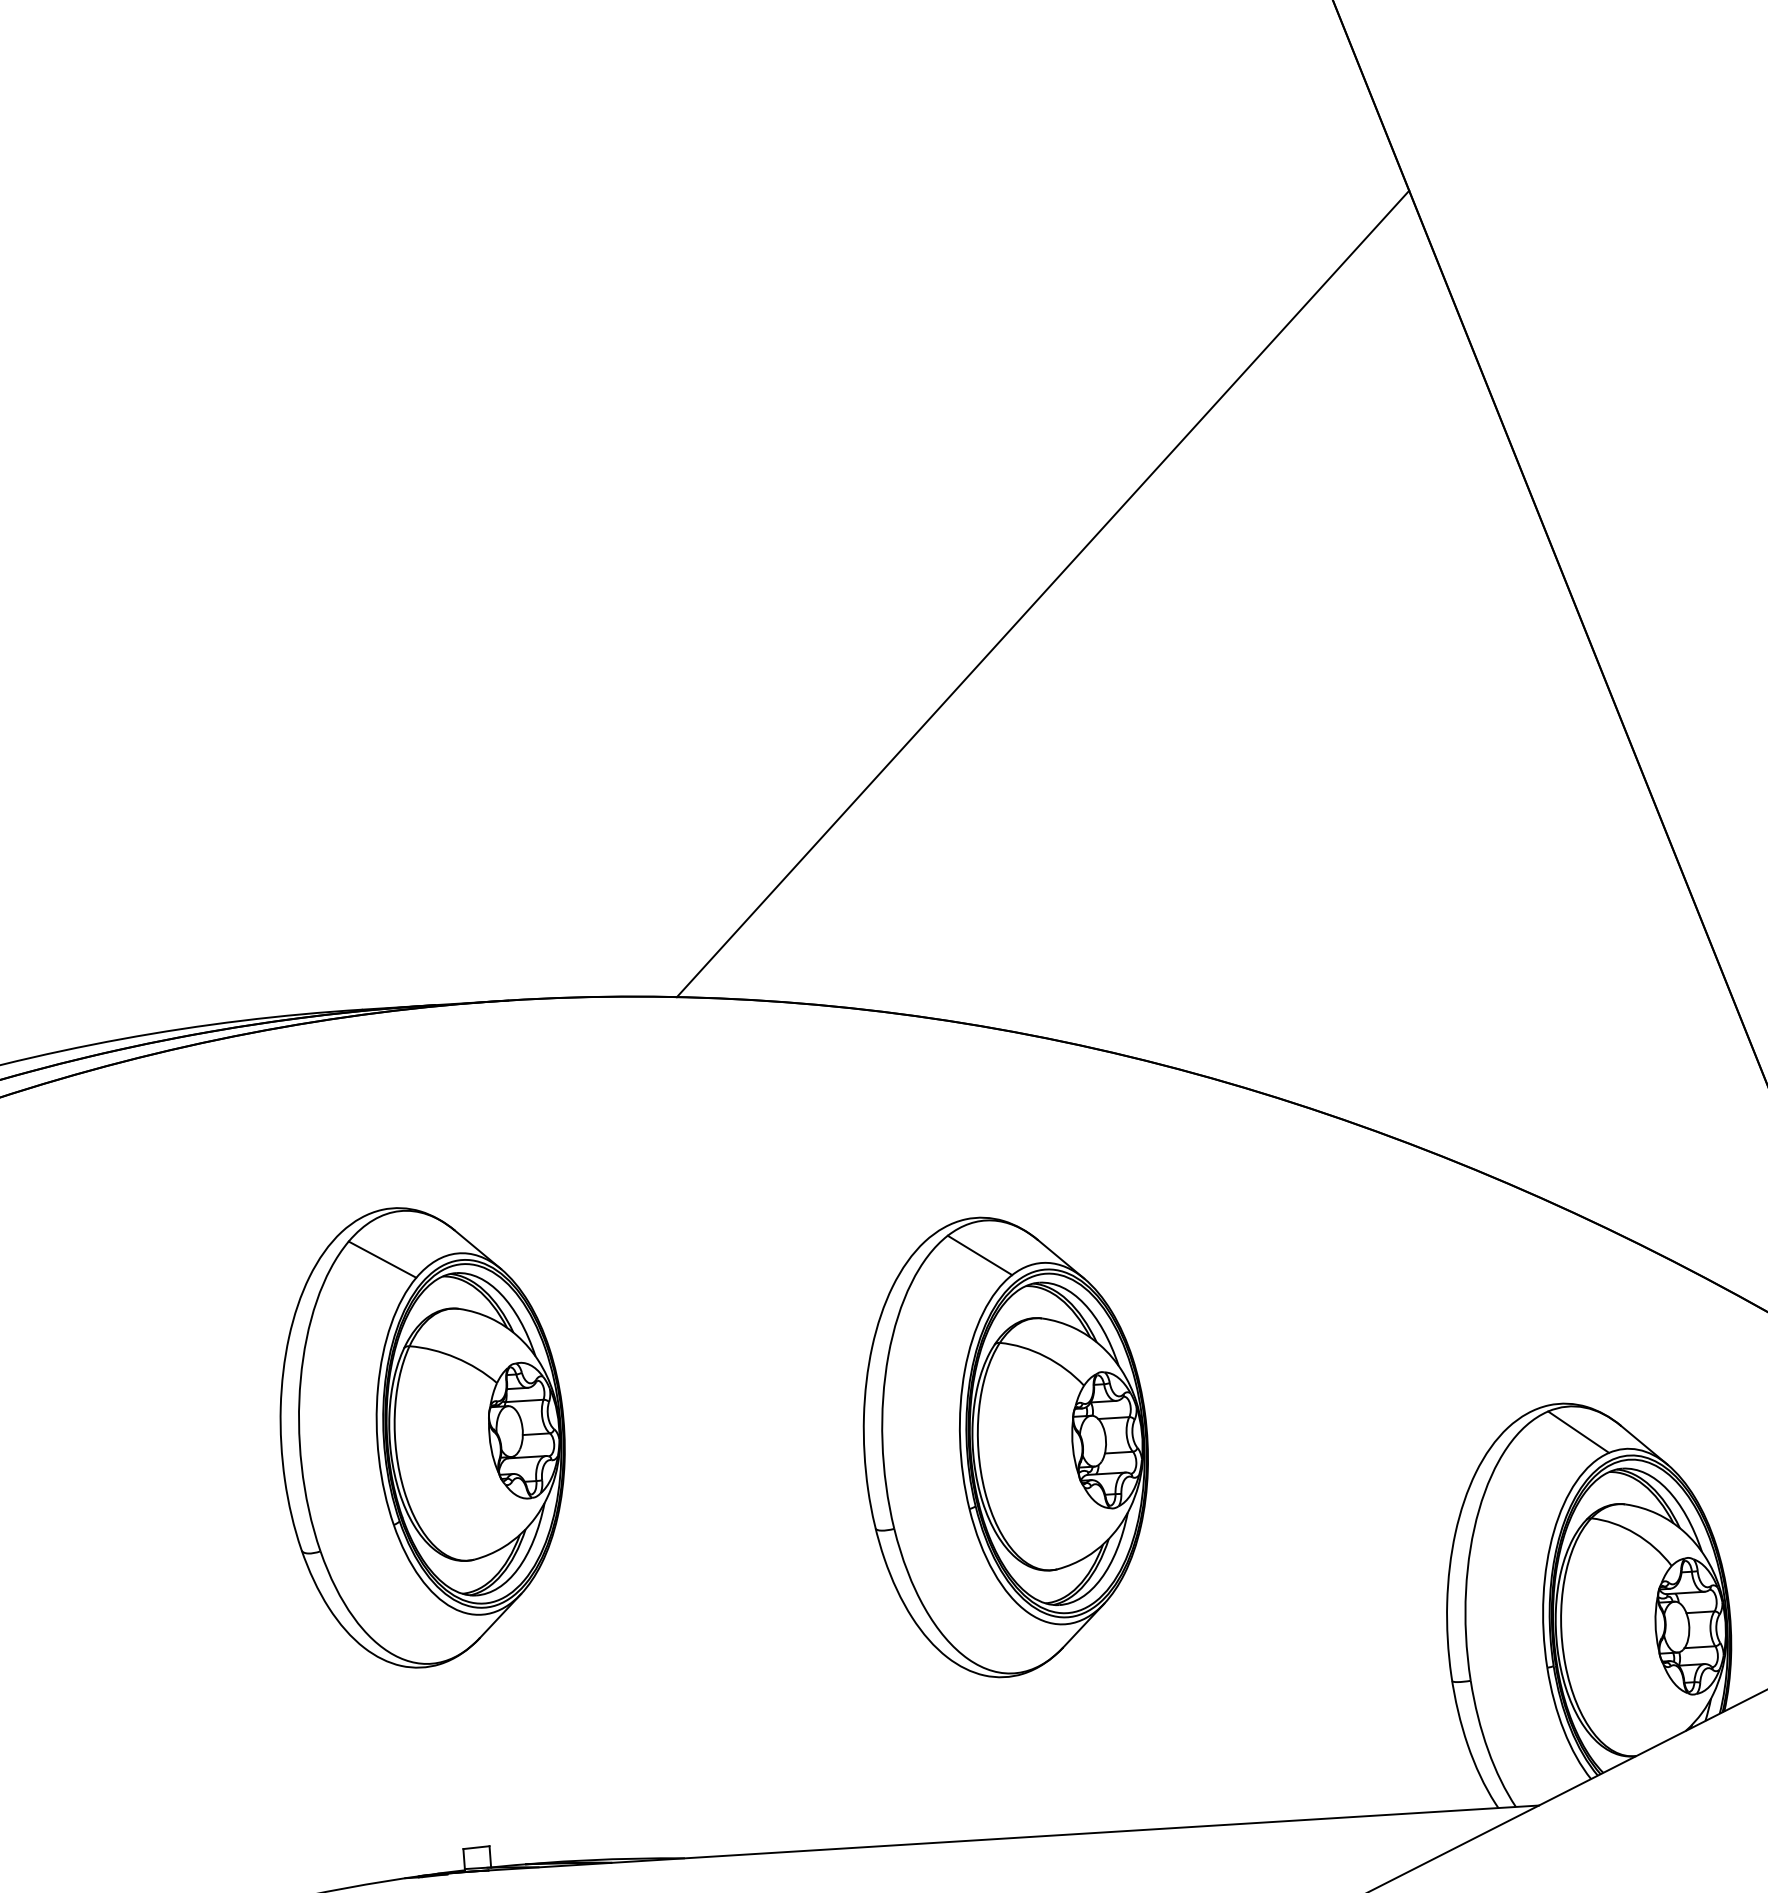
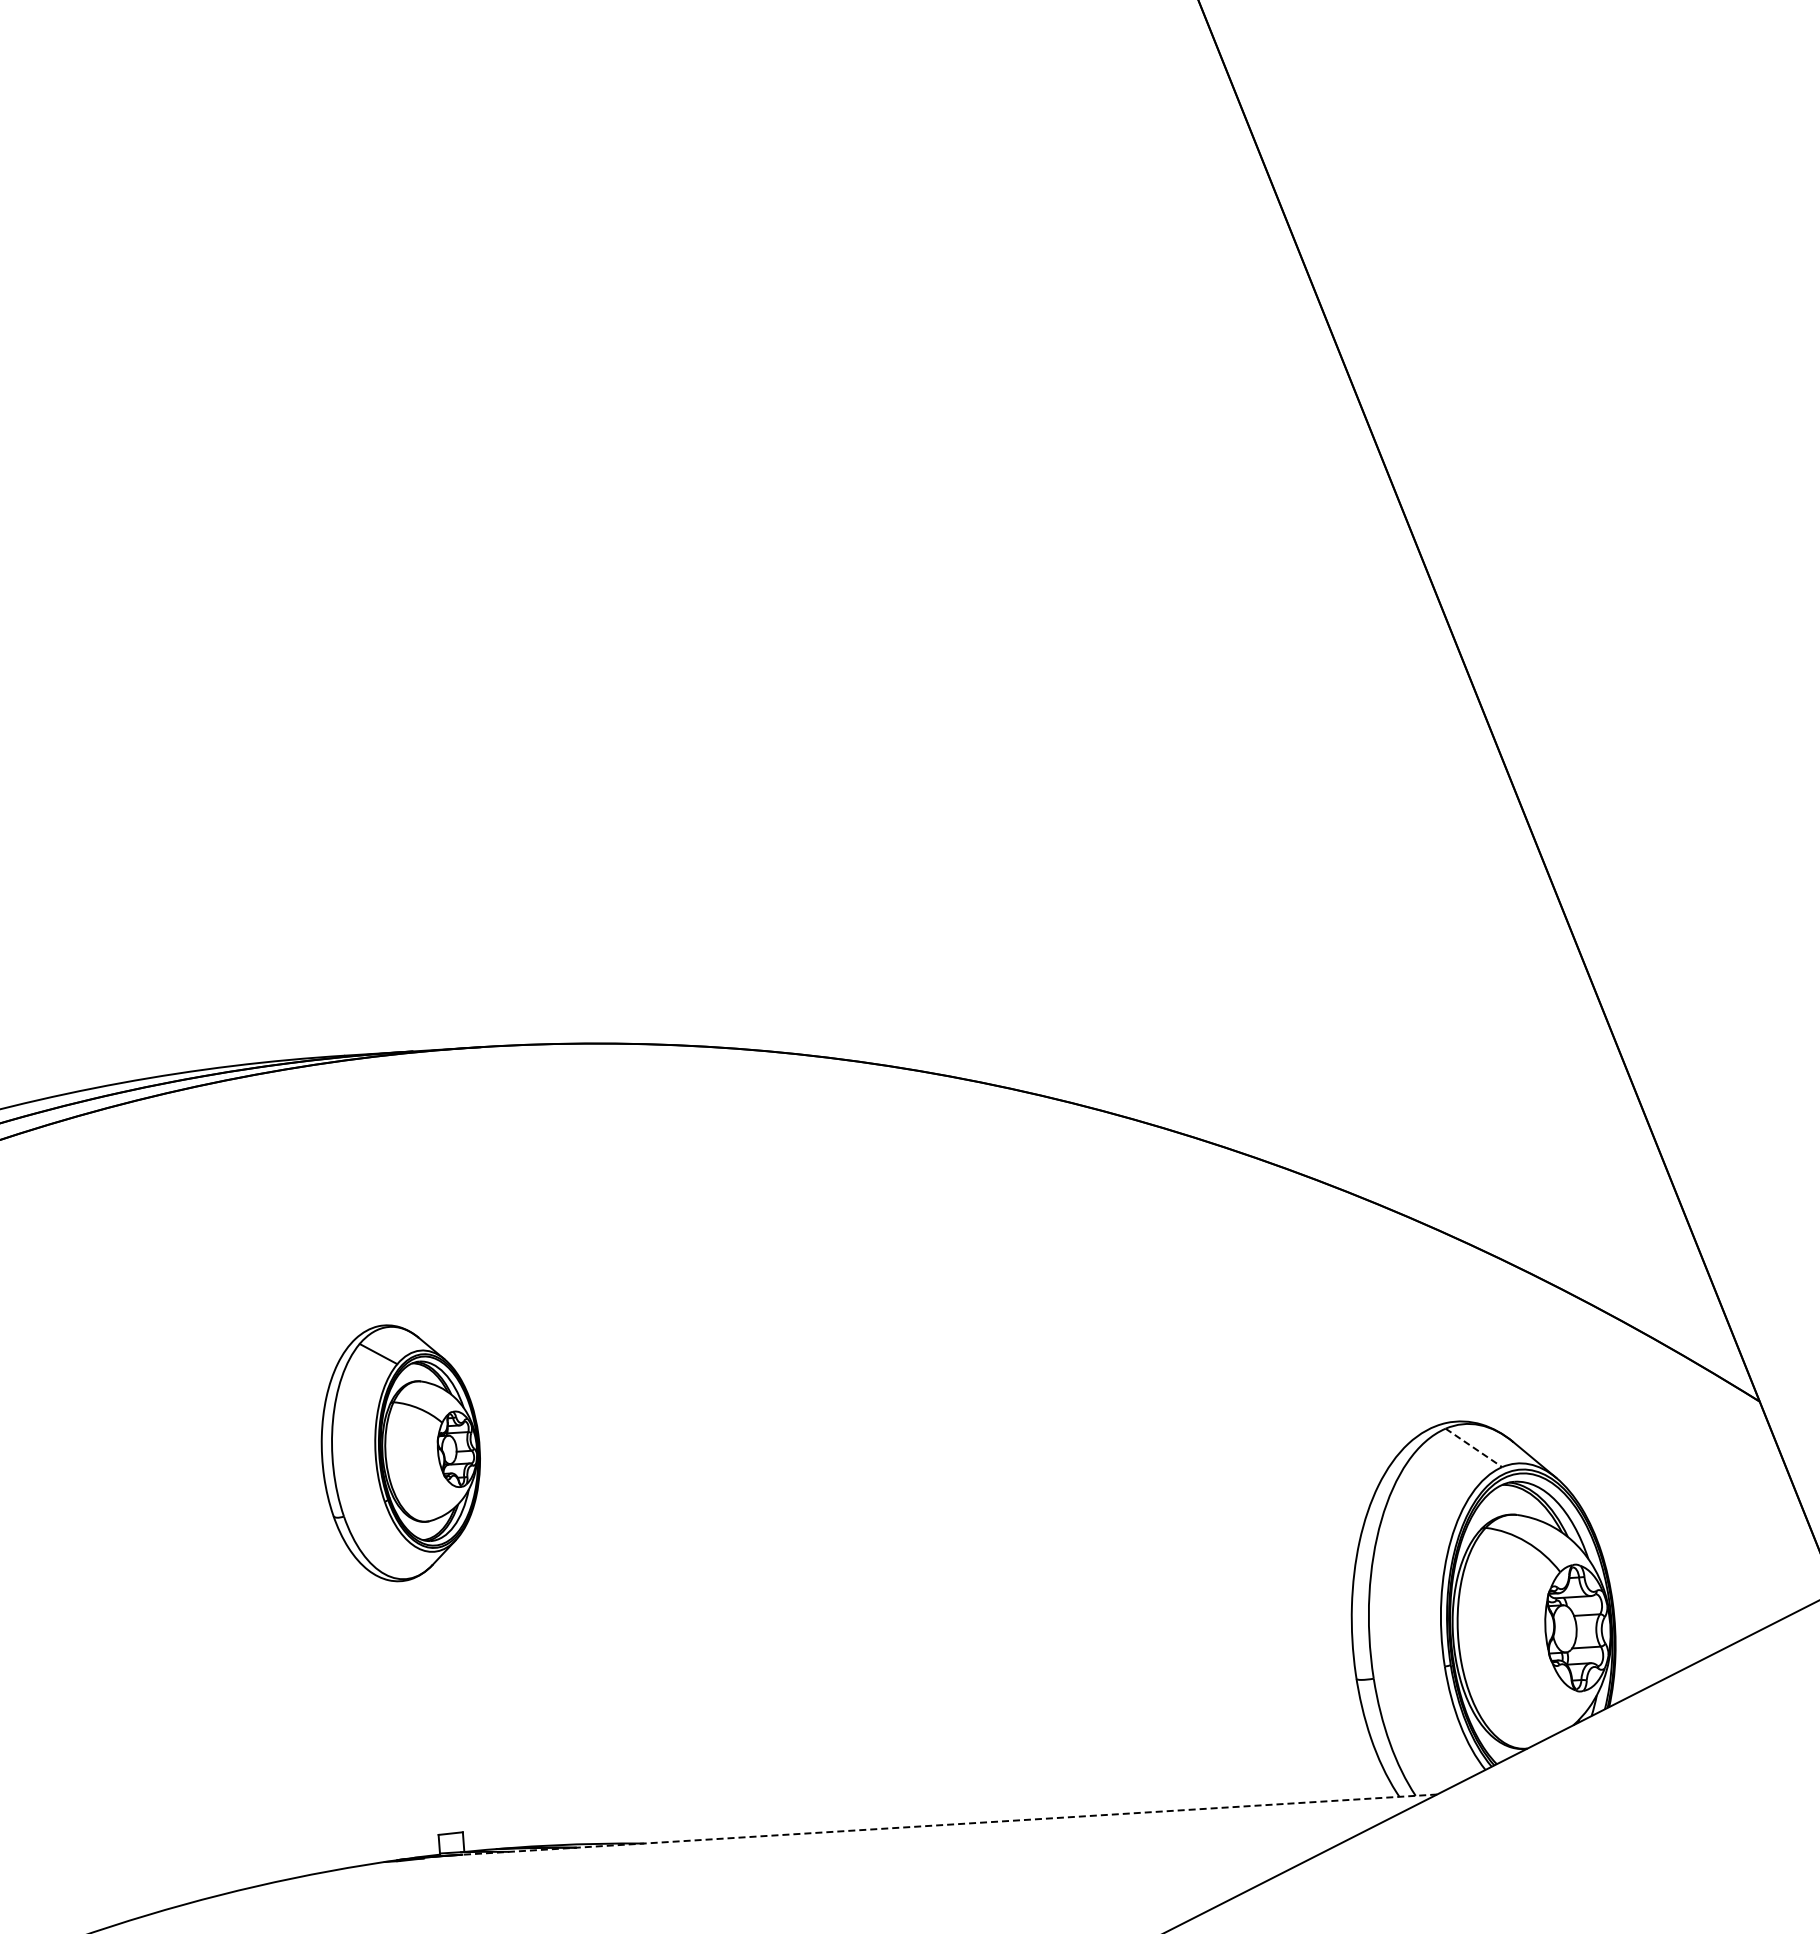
line: (1042, 593) -> (976, 669), removed
line: (1579, 1432) -> (1474, 1448), solid -> dashed
part: (422, 1438) -> (400, 1453), size x0.6
part: (1006, 1446) -> (942, 1461), removed
line: (1013, 1837) -> (949, 1824), solid -> dashed

